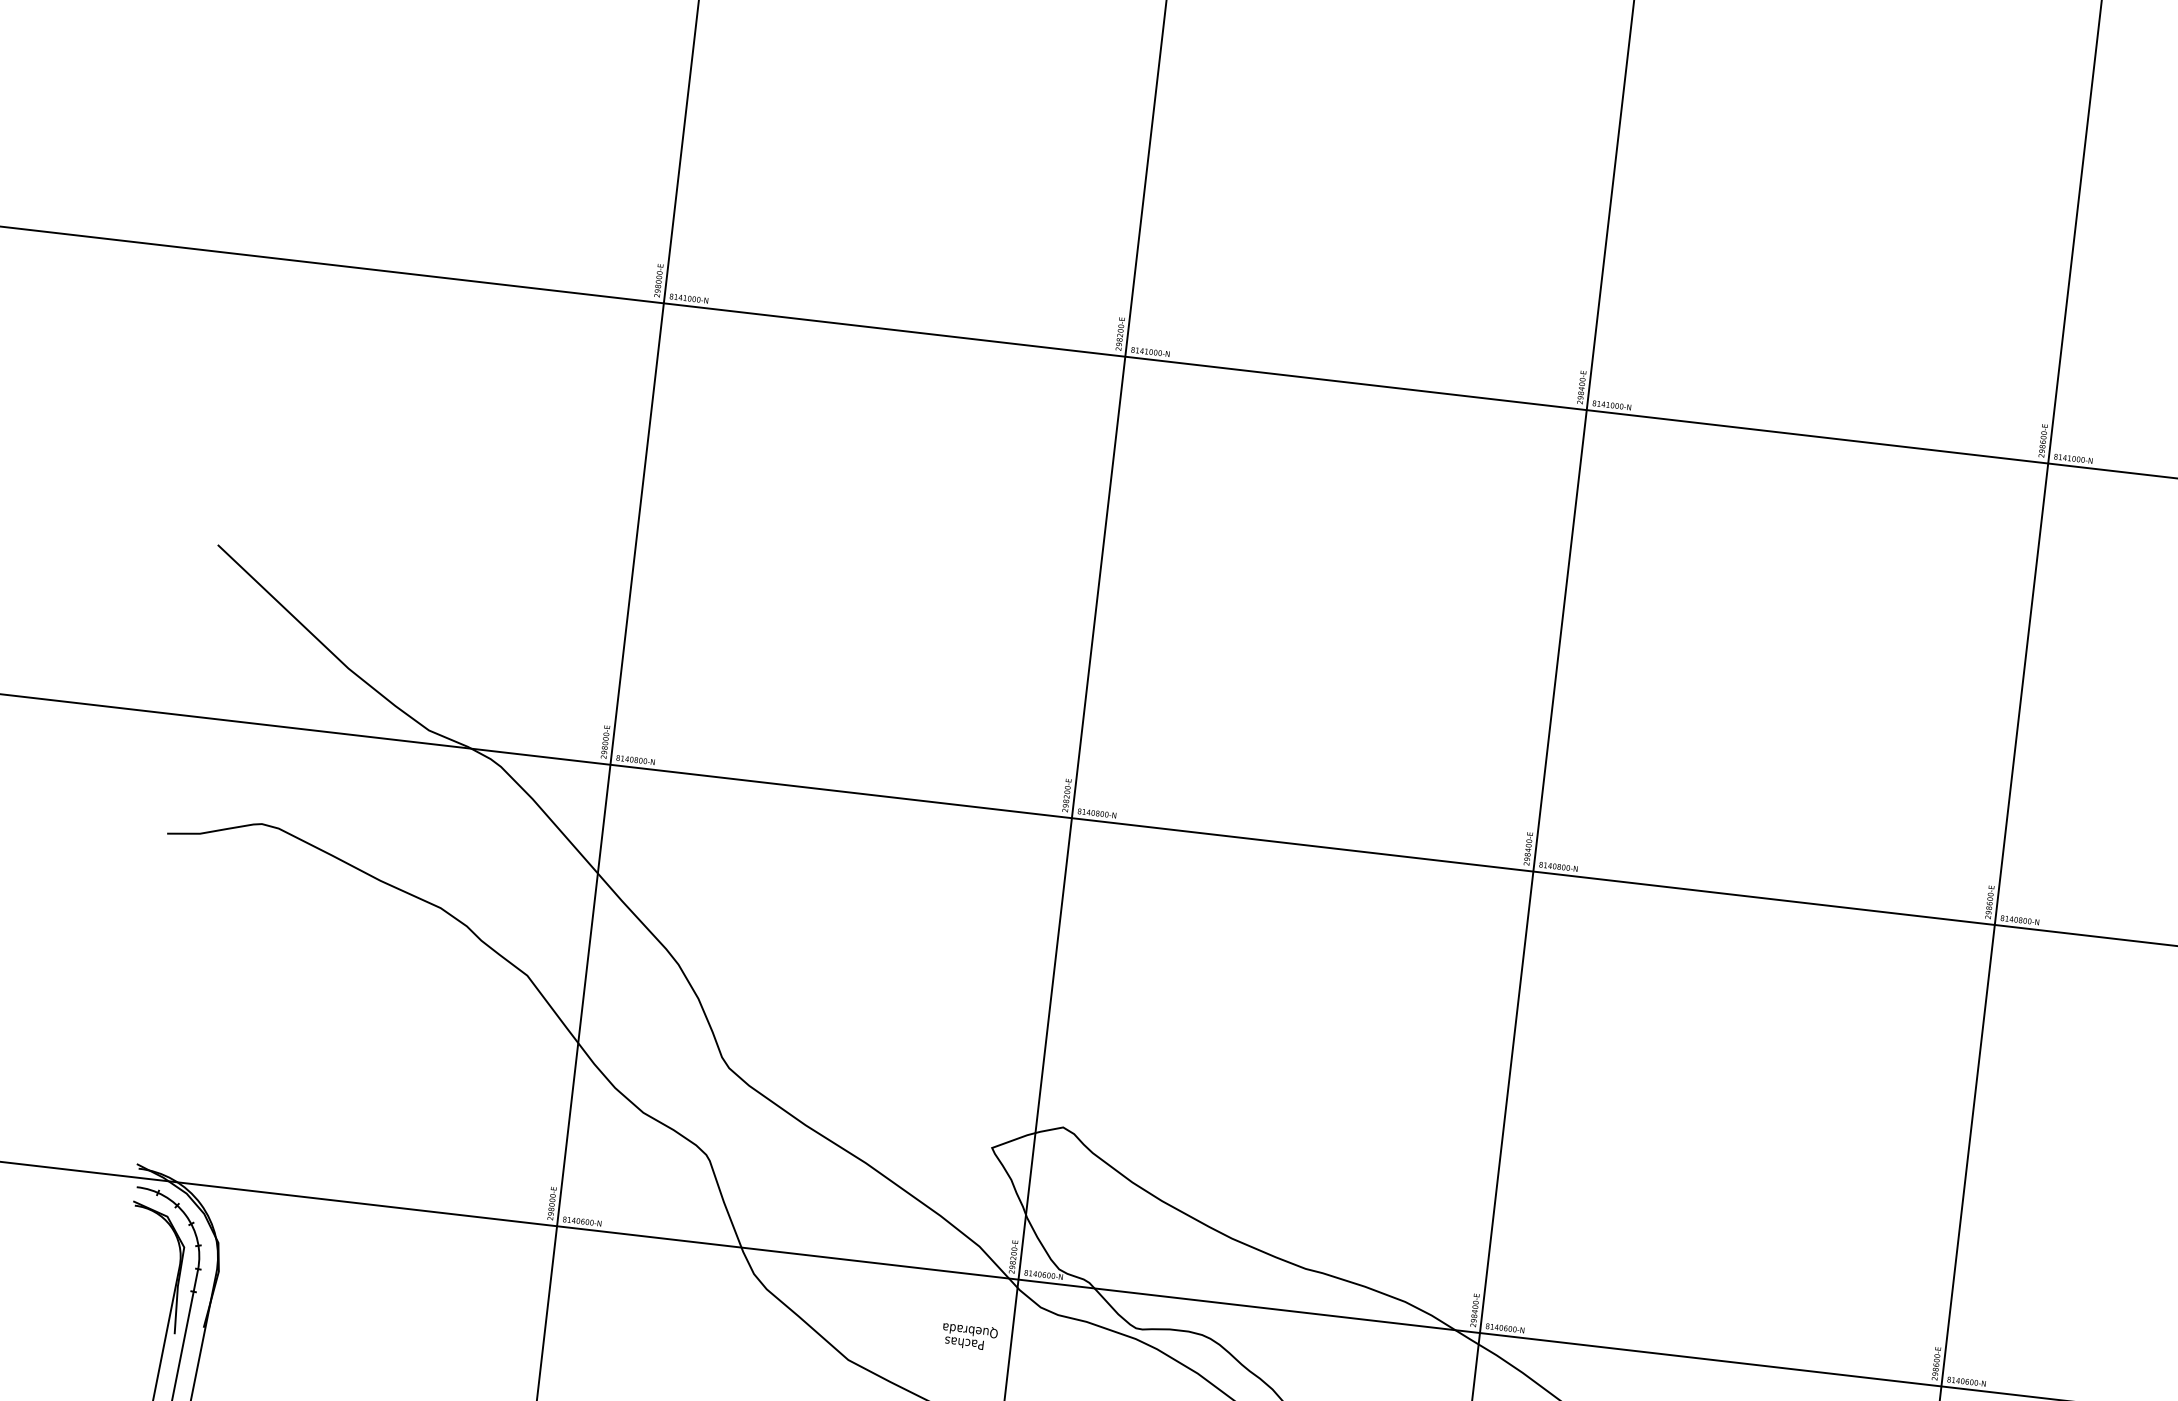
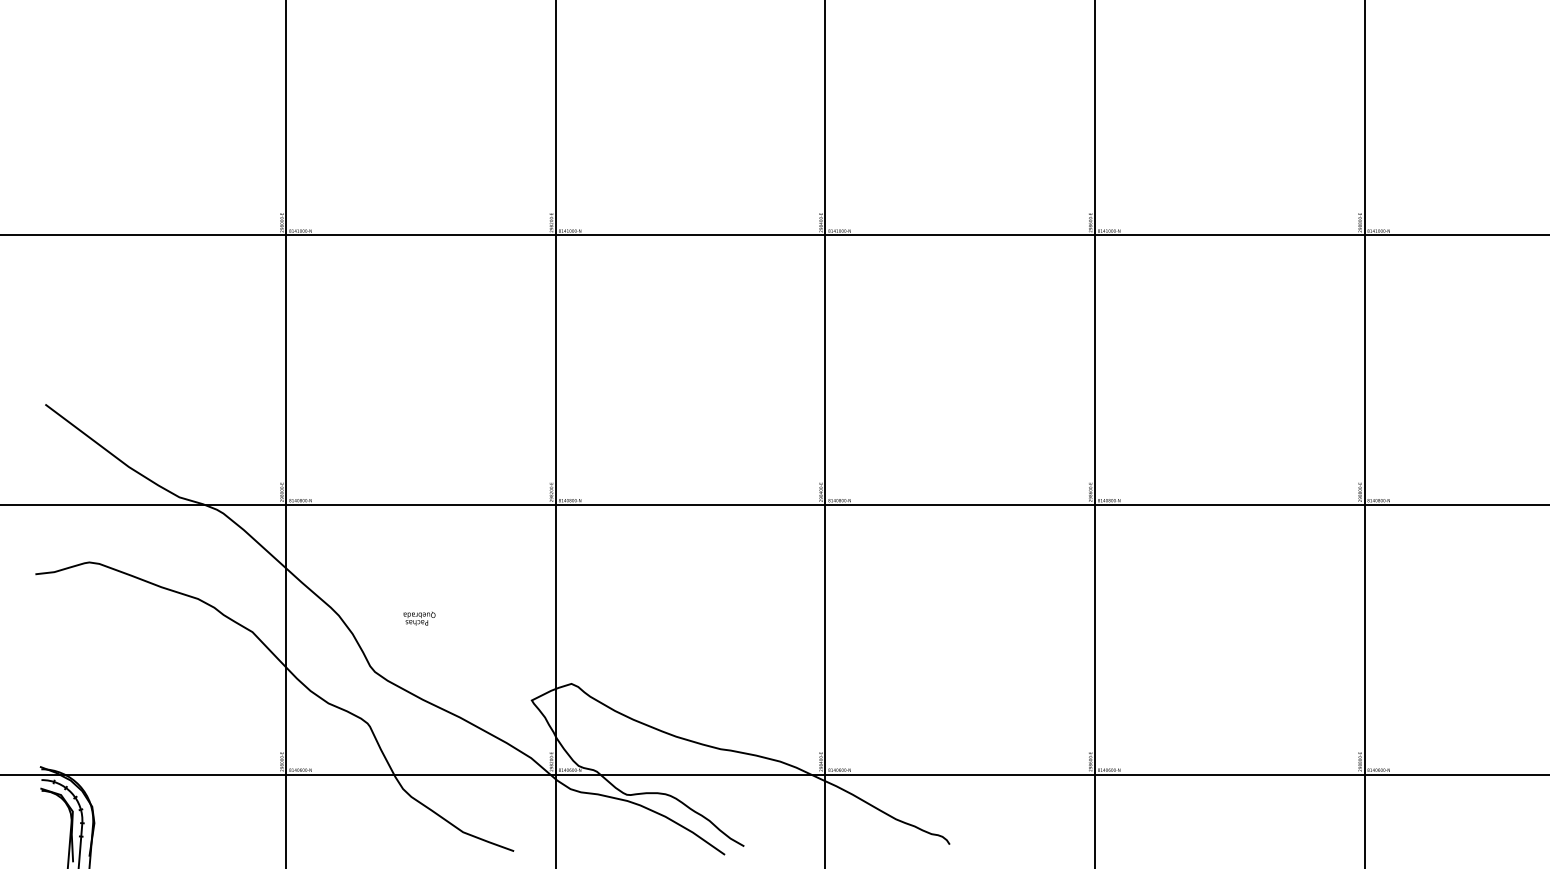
text: (969, 1336) -> (419, 618), moved

